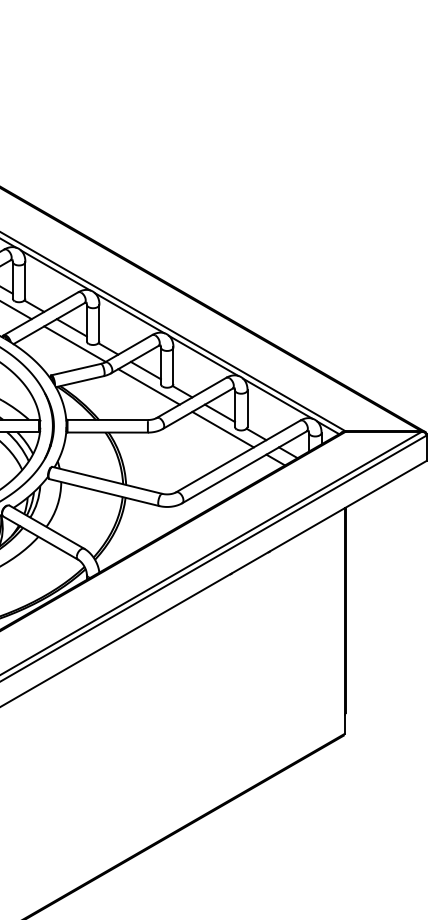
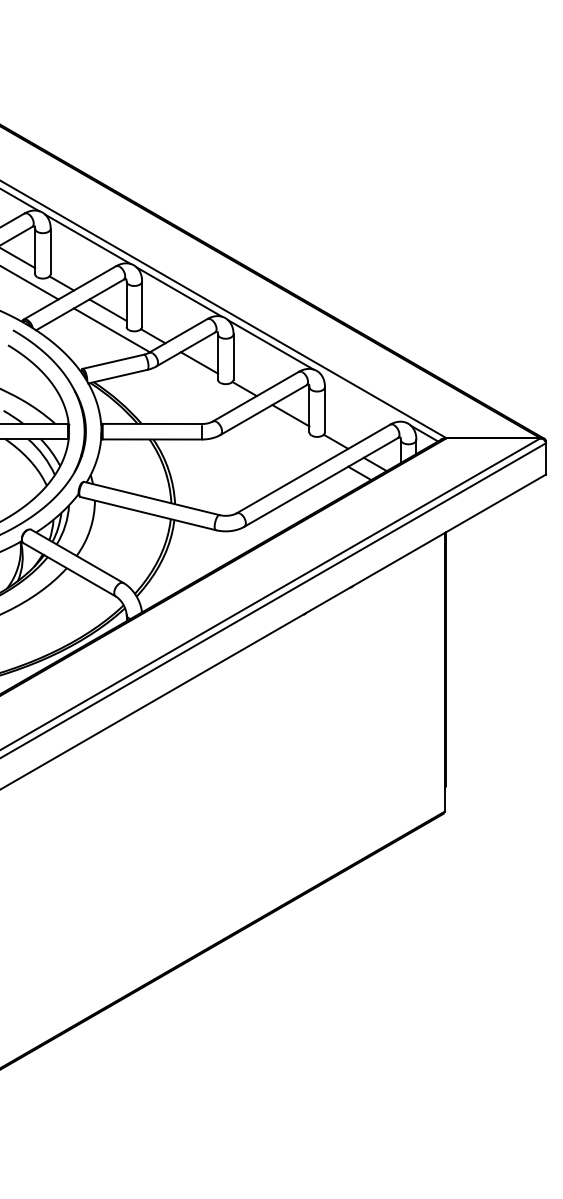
line: (149, 387) -> (203, 383), removed
line: (277, 398) -> (361, 397), removed
line: (222, 429) -> (294, 435), removed

